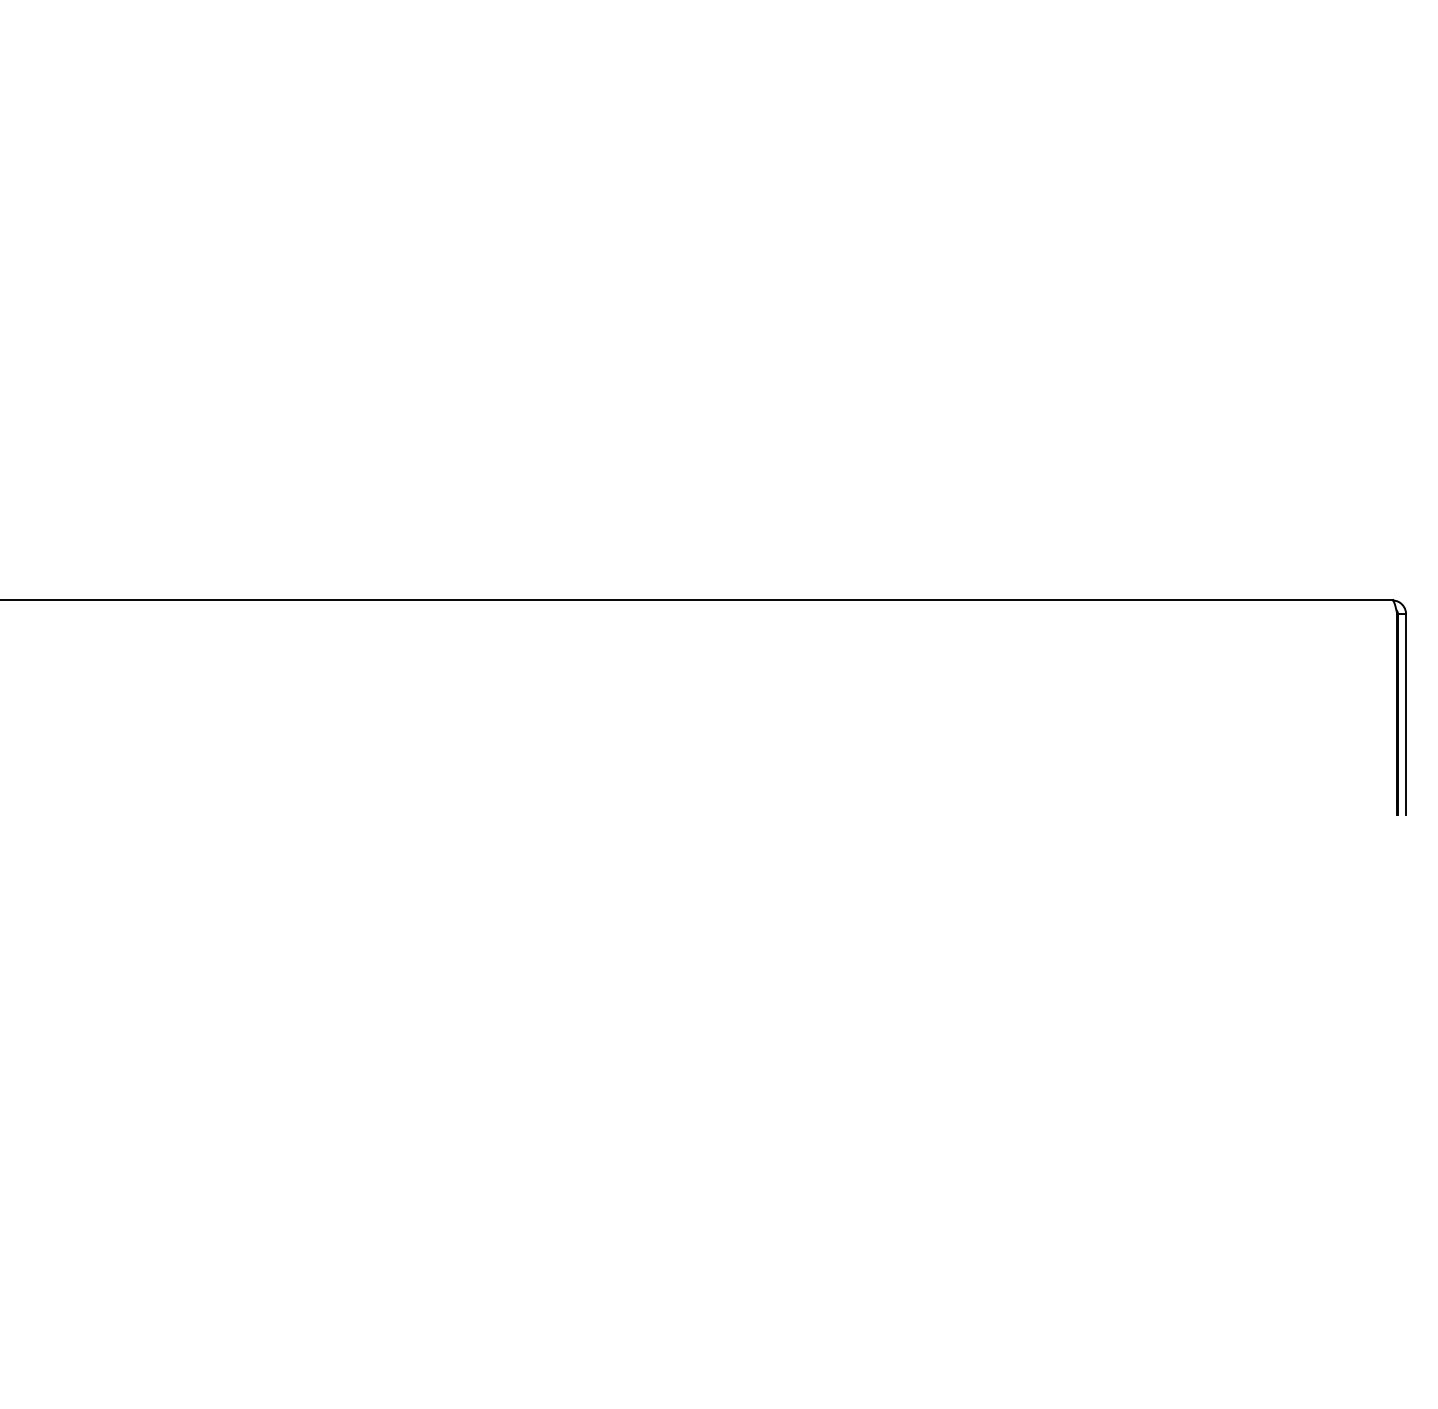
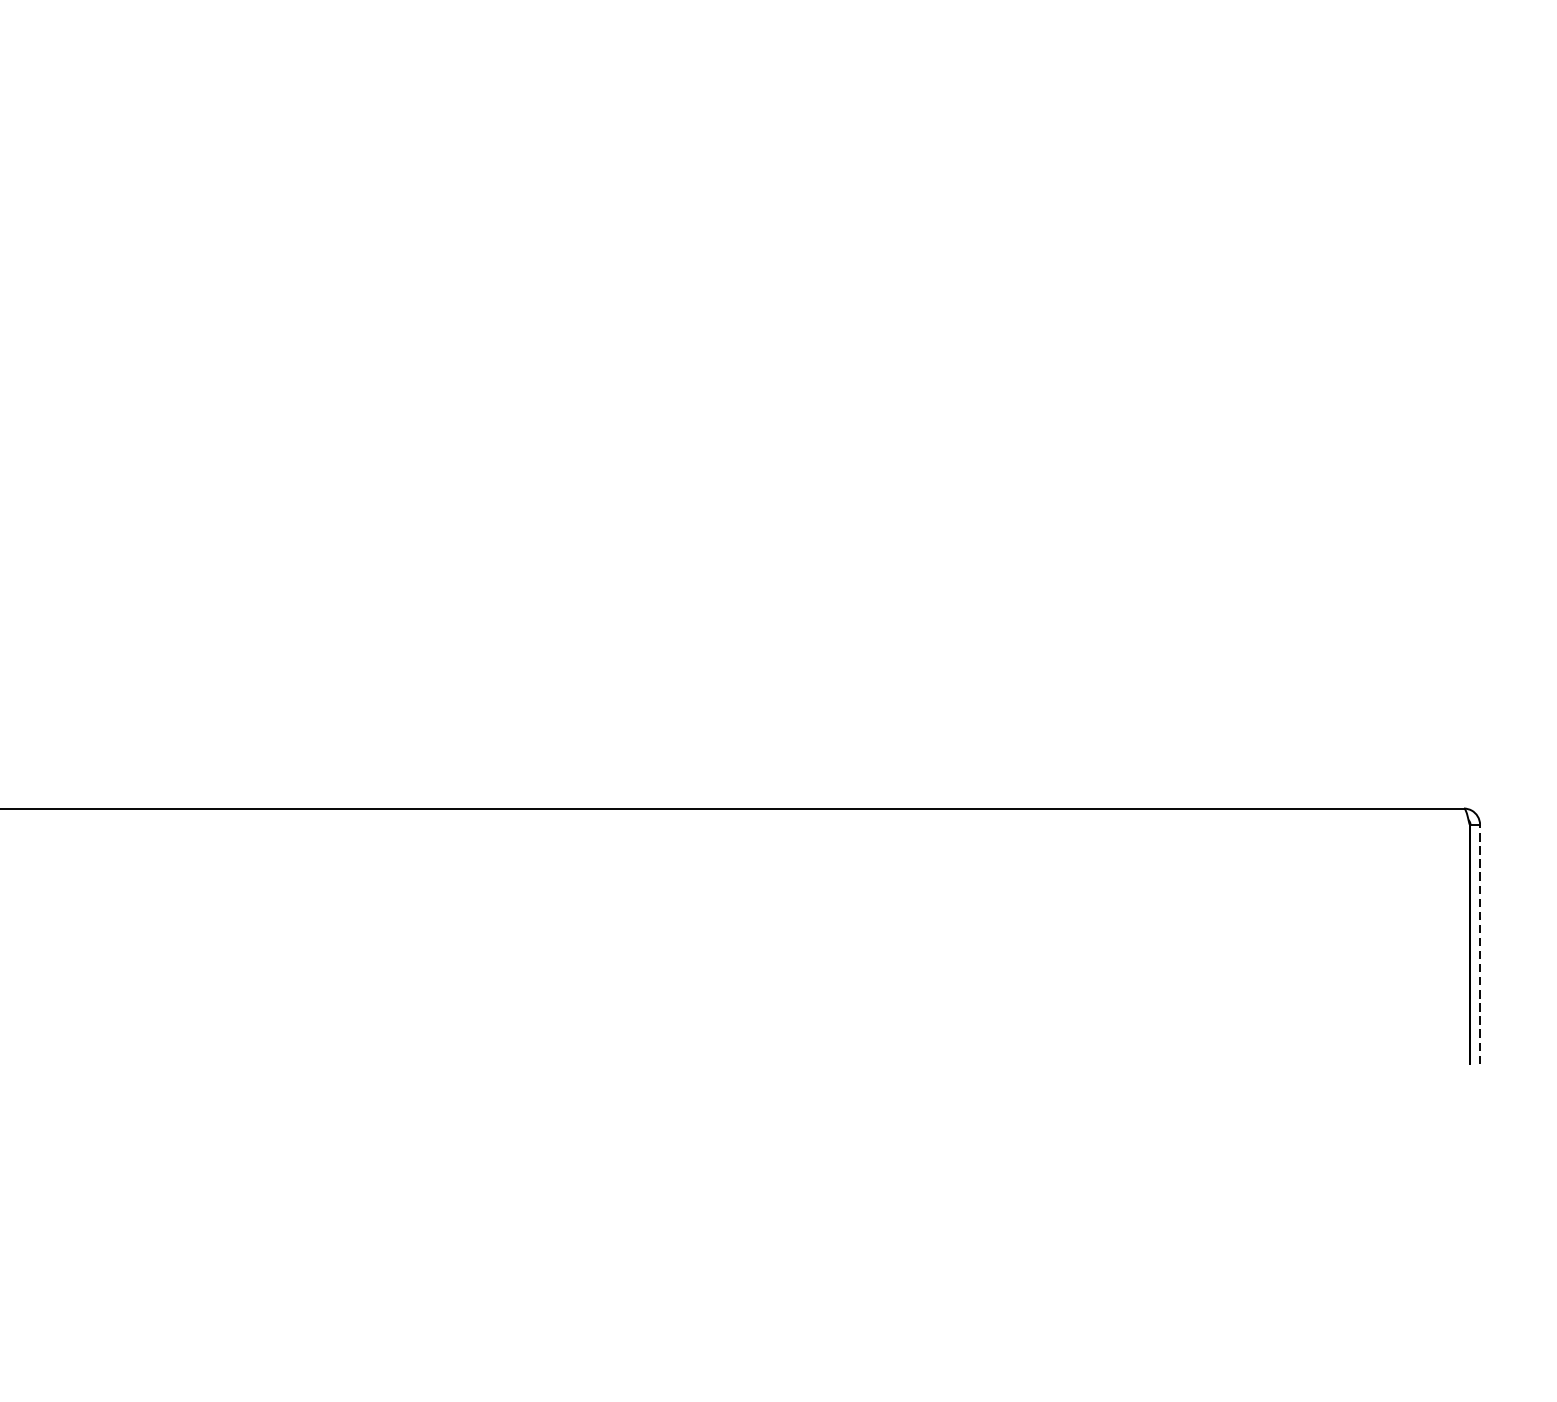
line: (1406, 714) -> (1480, 944), solid -> dashed

